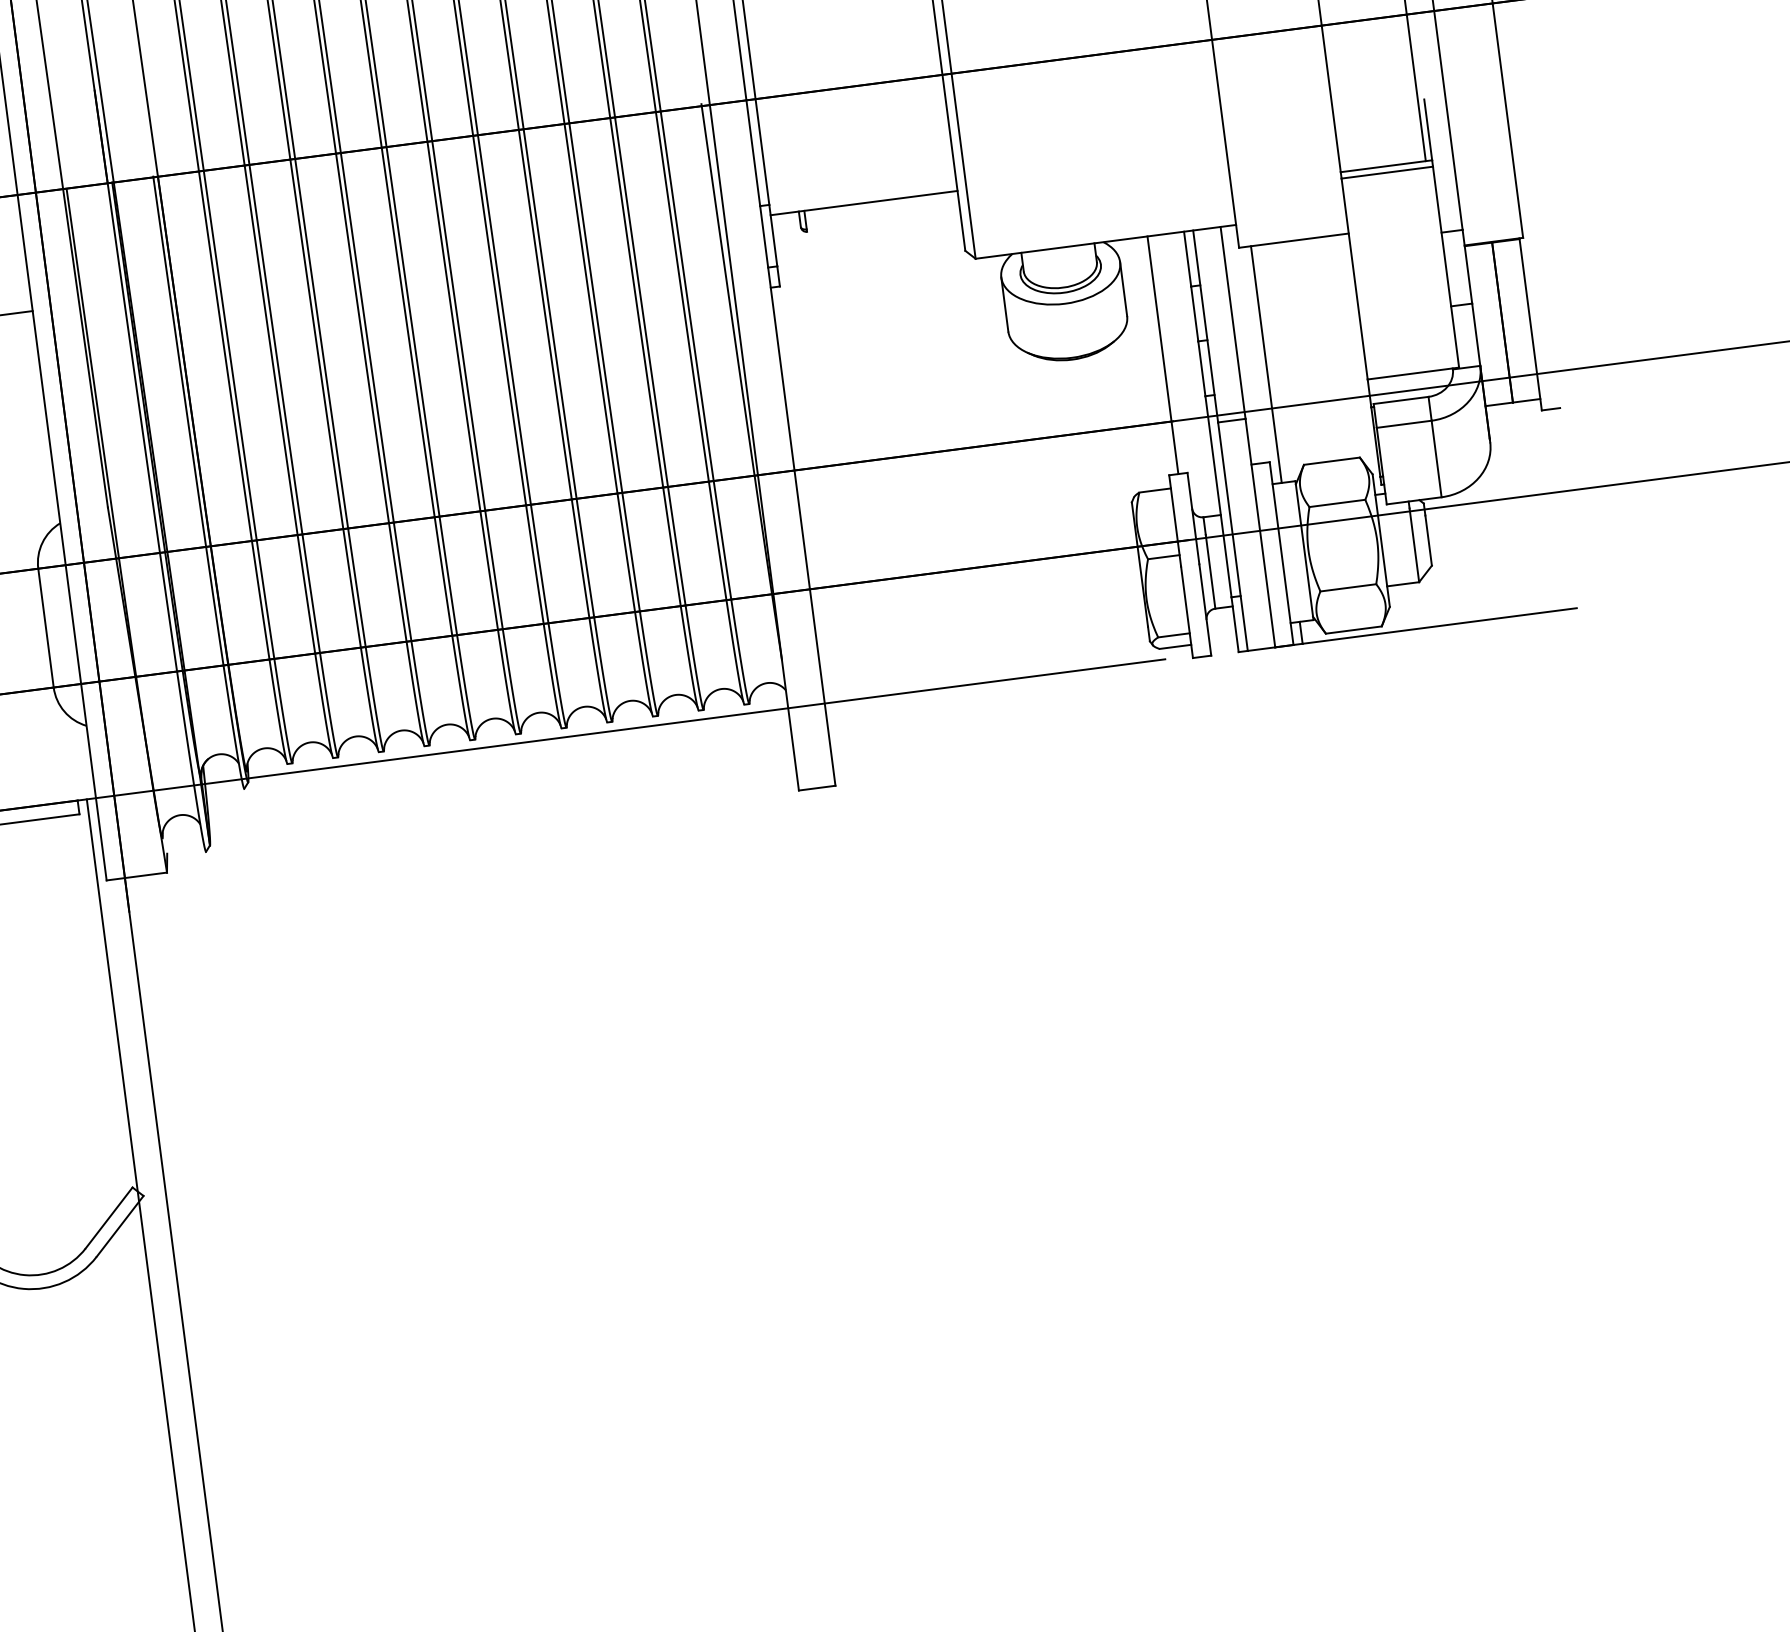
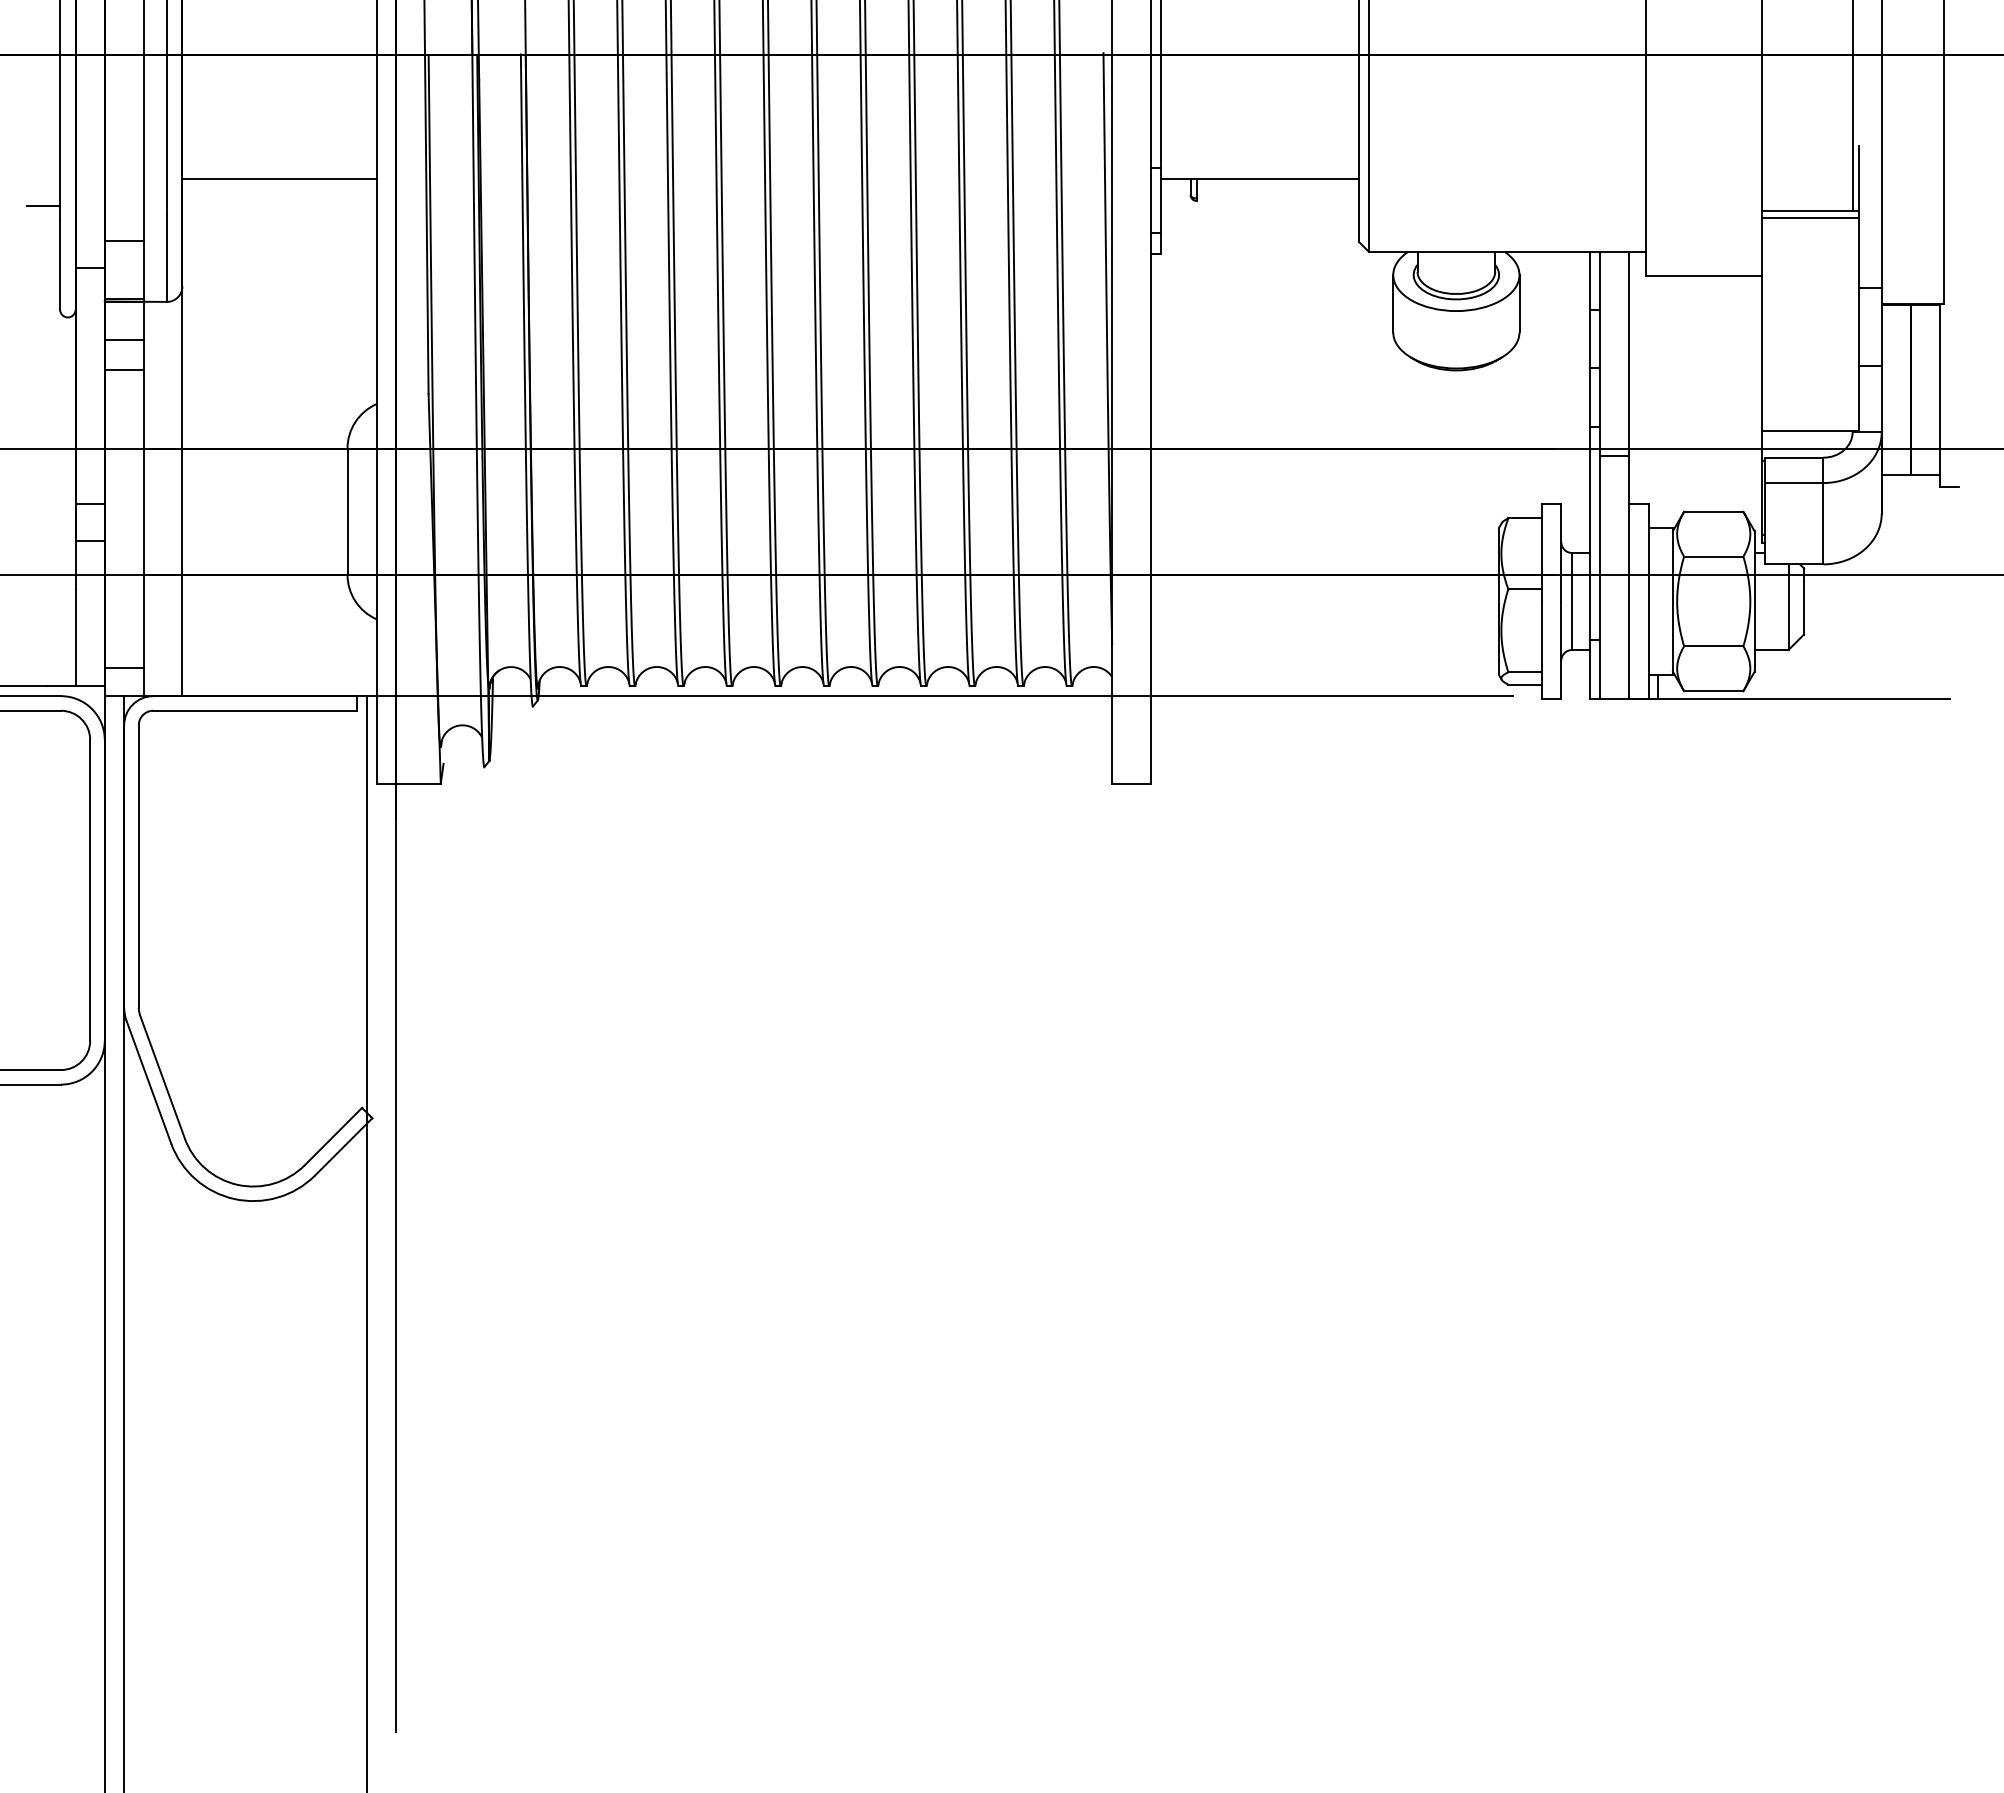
line: (1162, 354) -> (1551, 377), removed
line: (1266, 364) -> (1658, 401), removed

